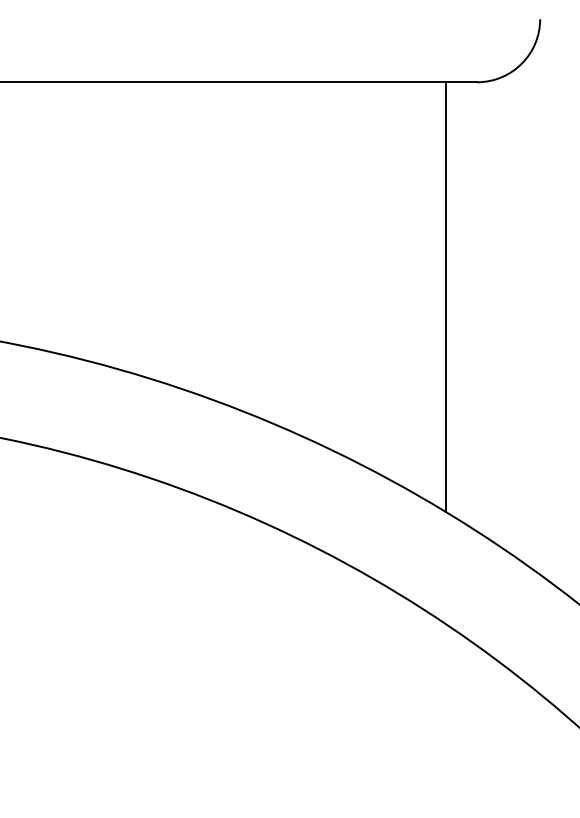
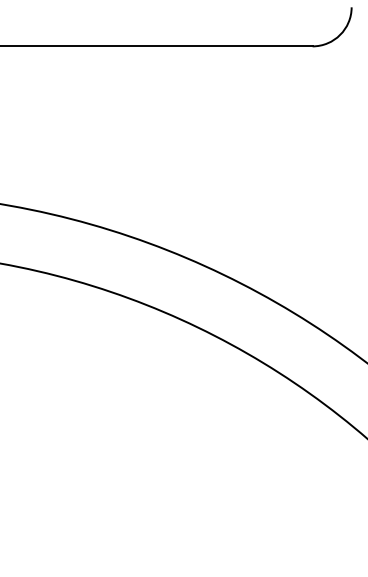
line: (446, 297) -> (293, 179), removed

